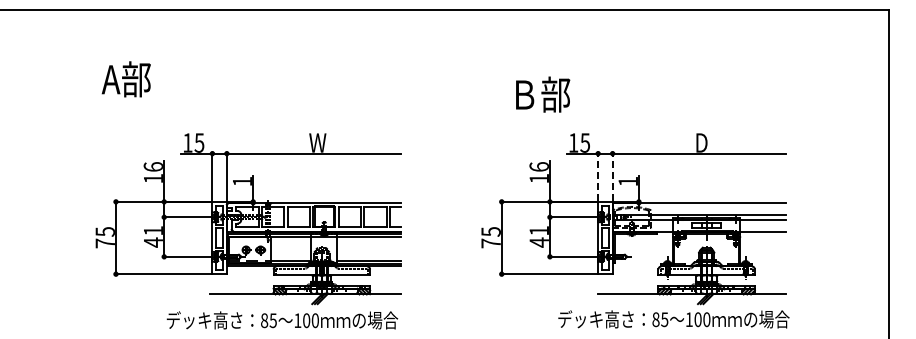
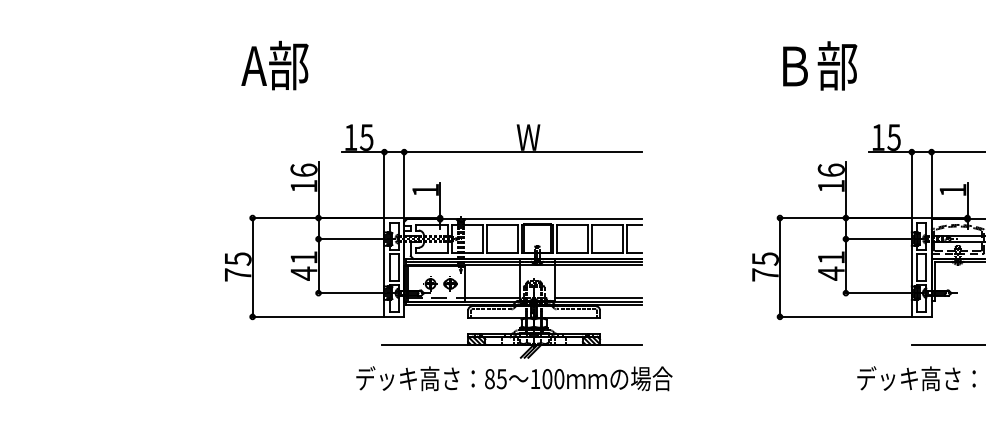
text: (125, 79) -> (273, 65), moved
text: (543, 94) -> (820, 65), moved
line: (598, 176) -> (912, 183), dashed -> solid
line: (612, 176) -> (931, 183), dashed -> solid
text: (282, 320) -> (514, 378), moved

